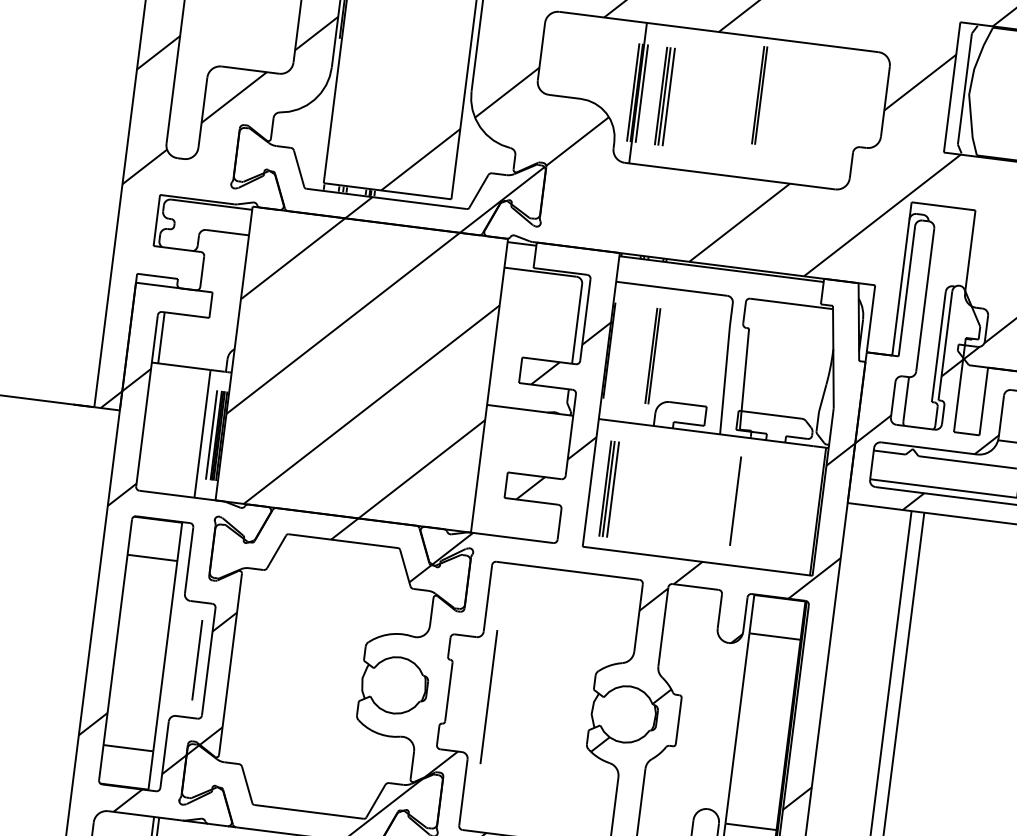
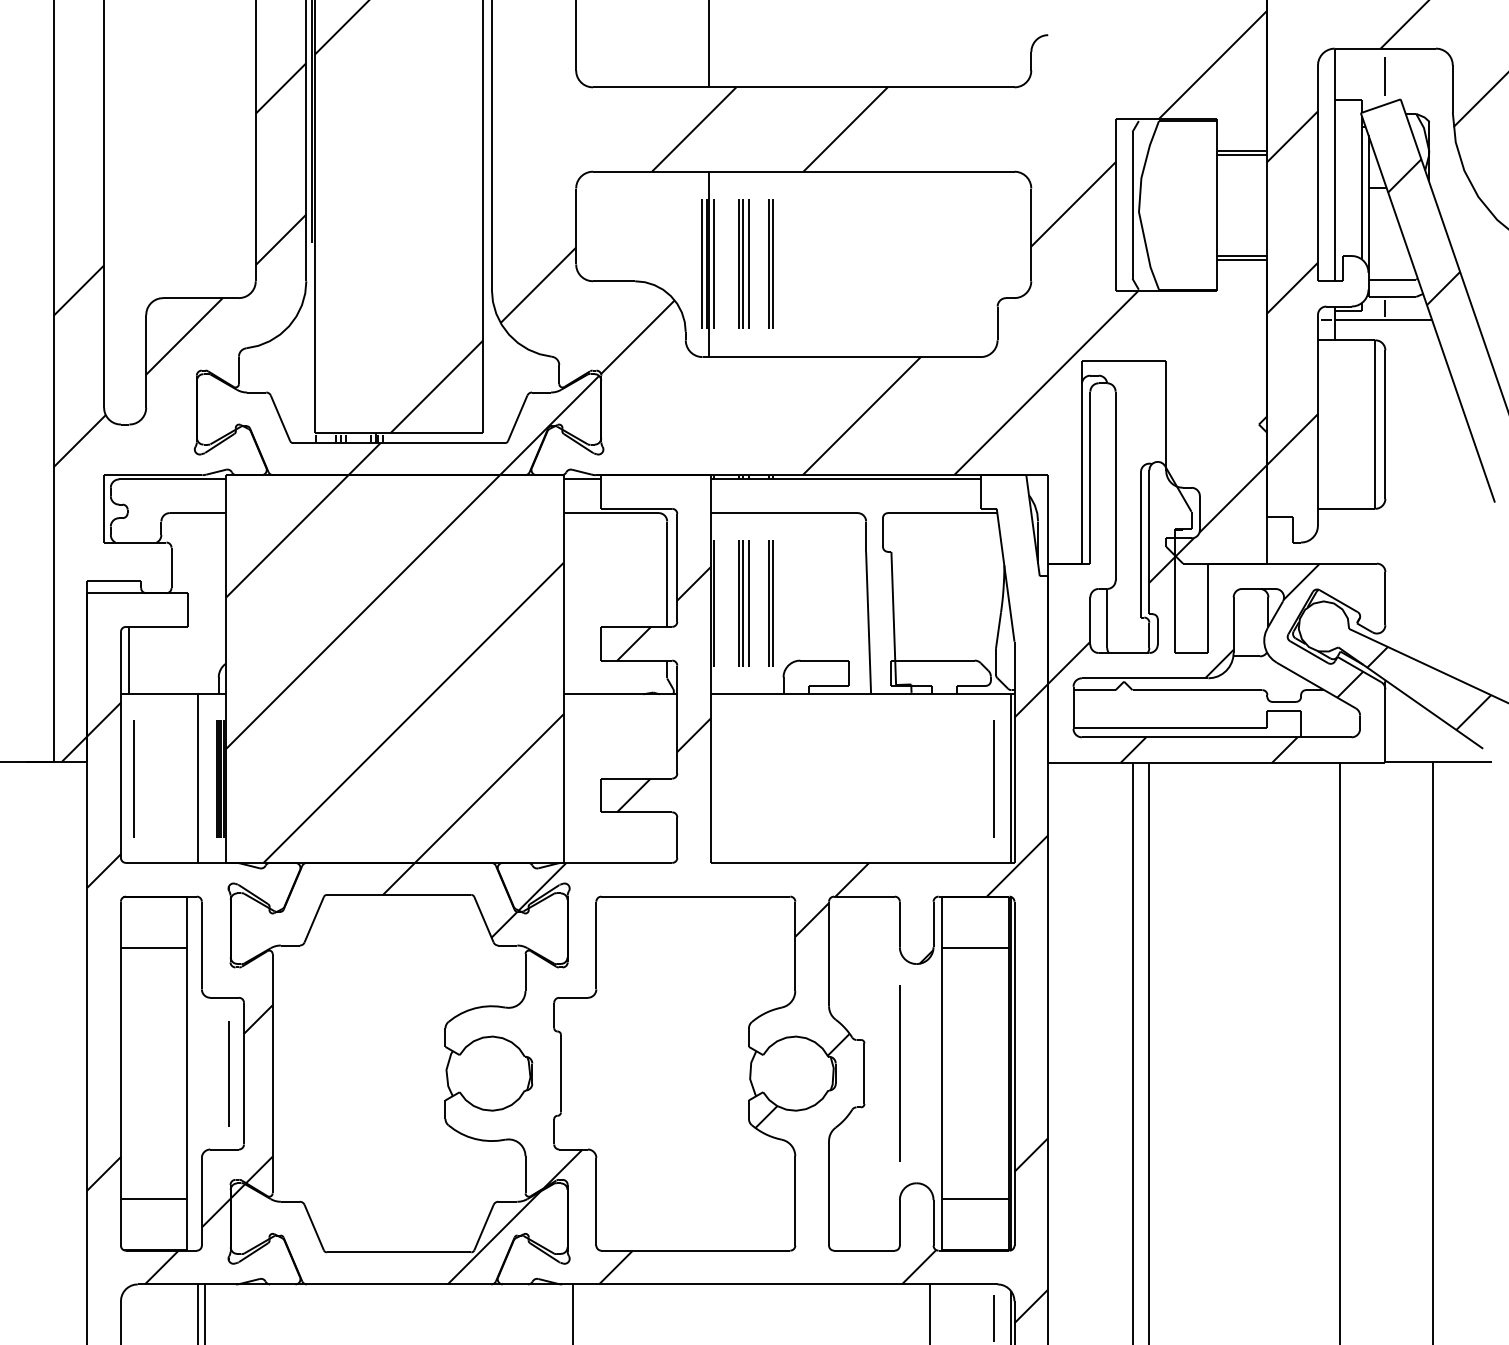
part: (759, 94) -> (770, 263), moved
line: (210, 434) -> (133, 778), moved
part: (608, 488) -> (743, 603), moved
line: (735, 501) -> (993, 778), moved
line: (488, 696) -> (899, 1073), moved

